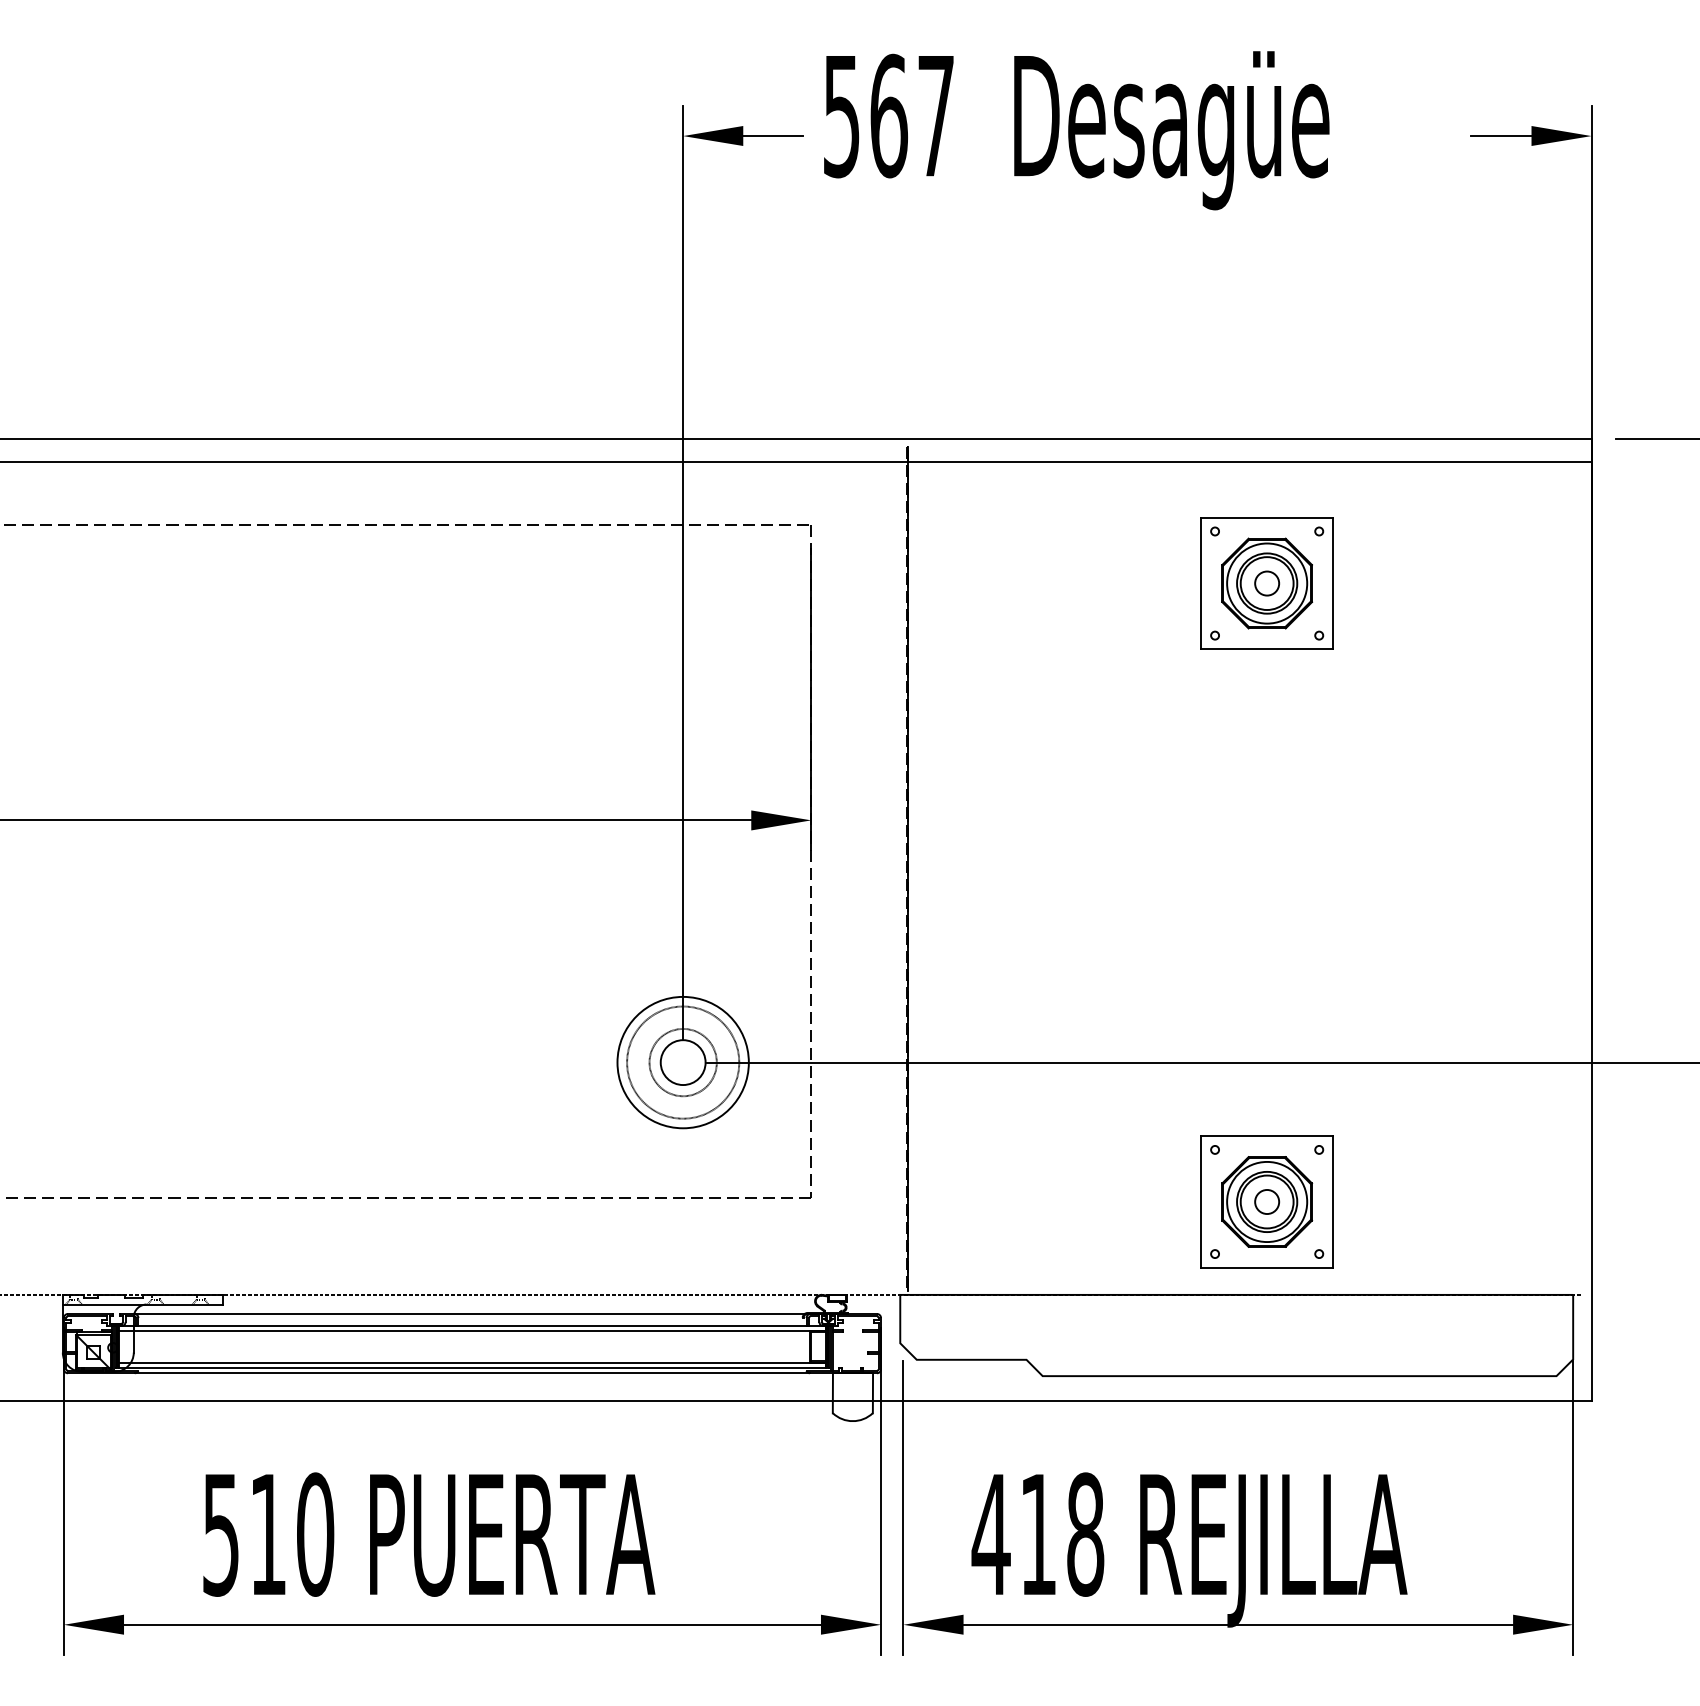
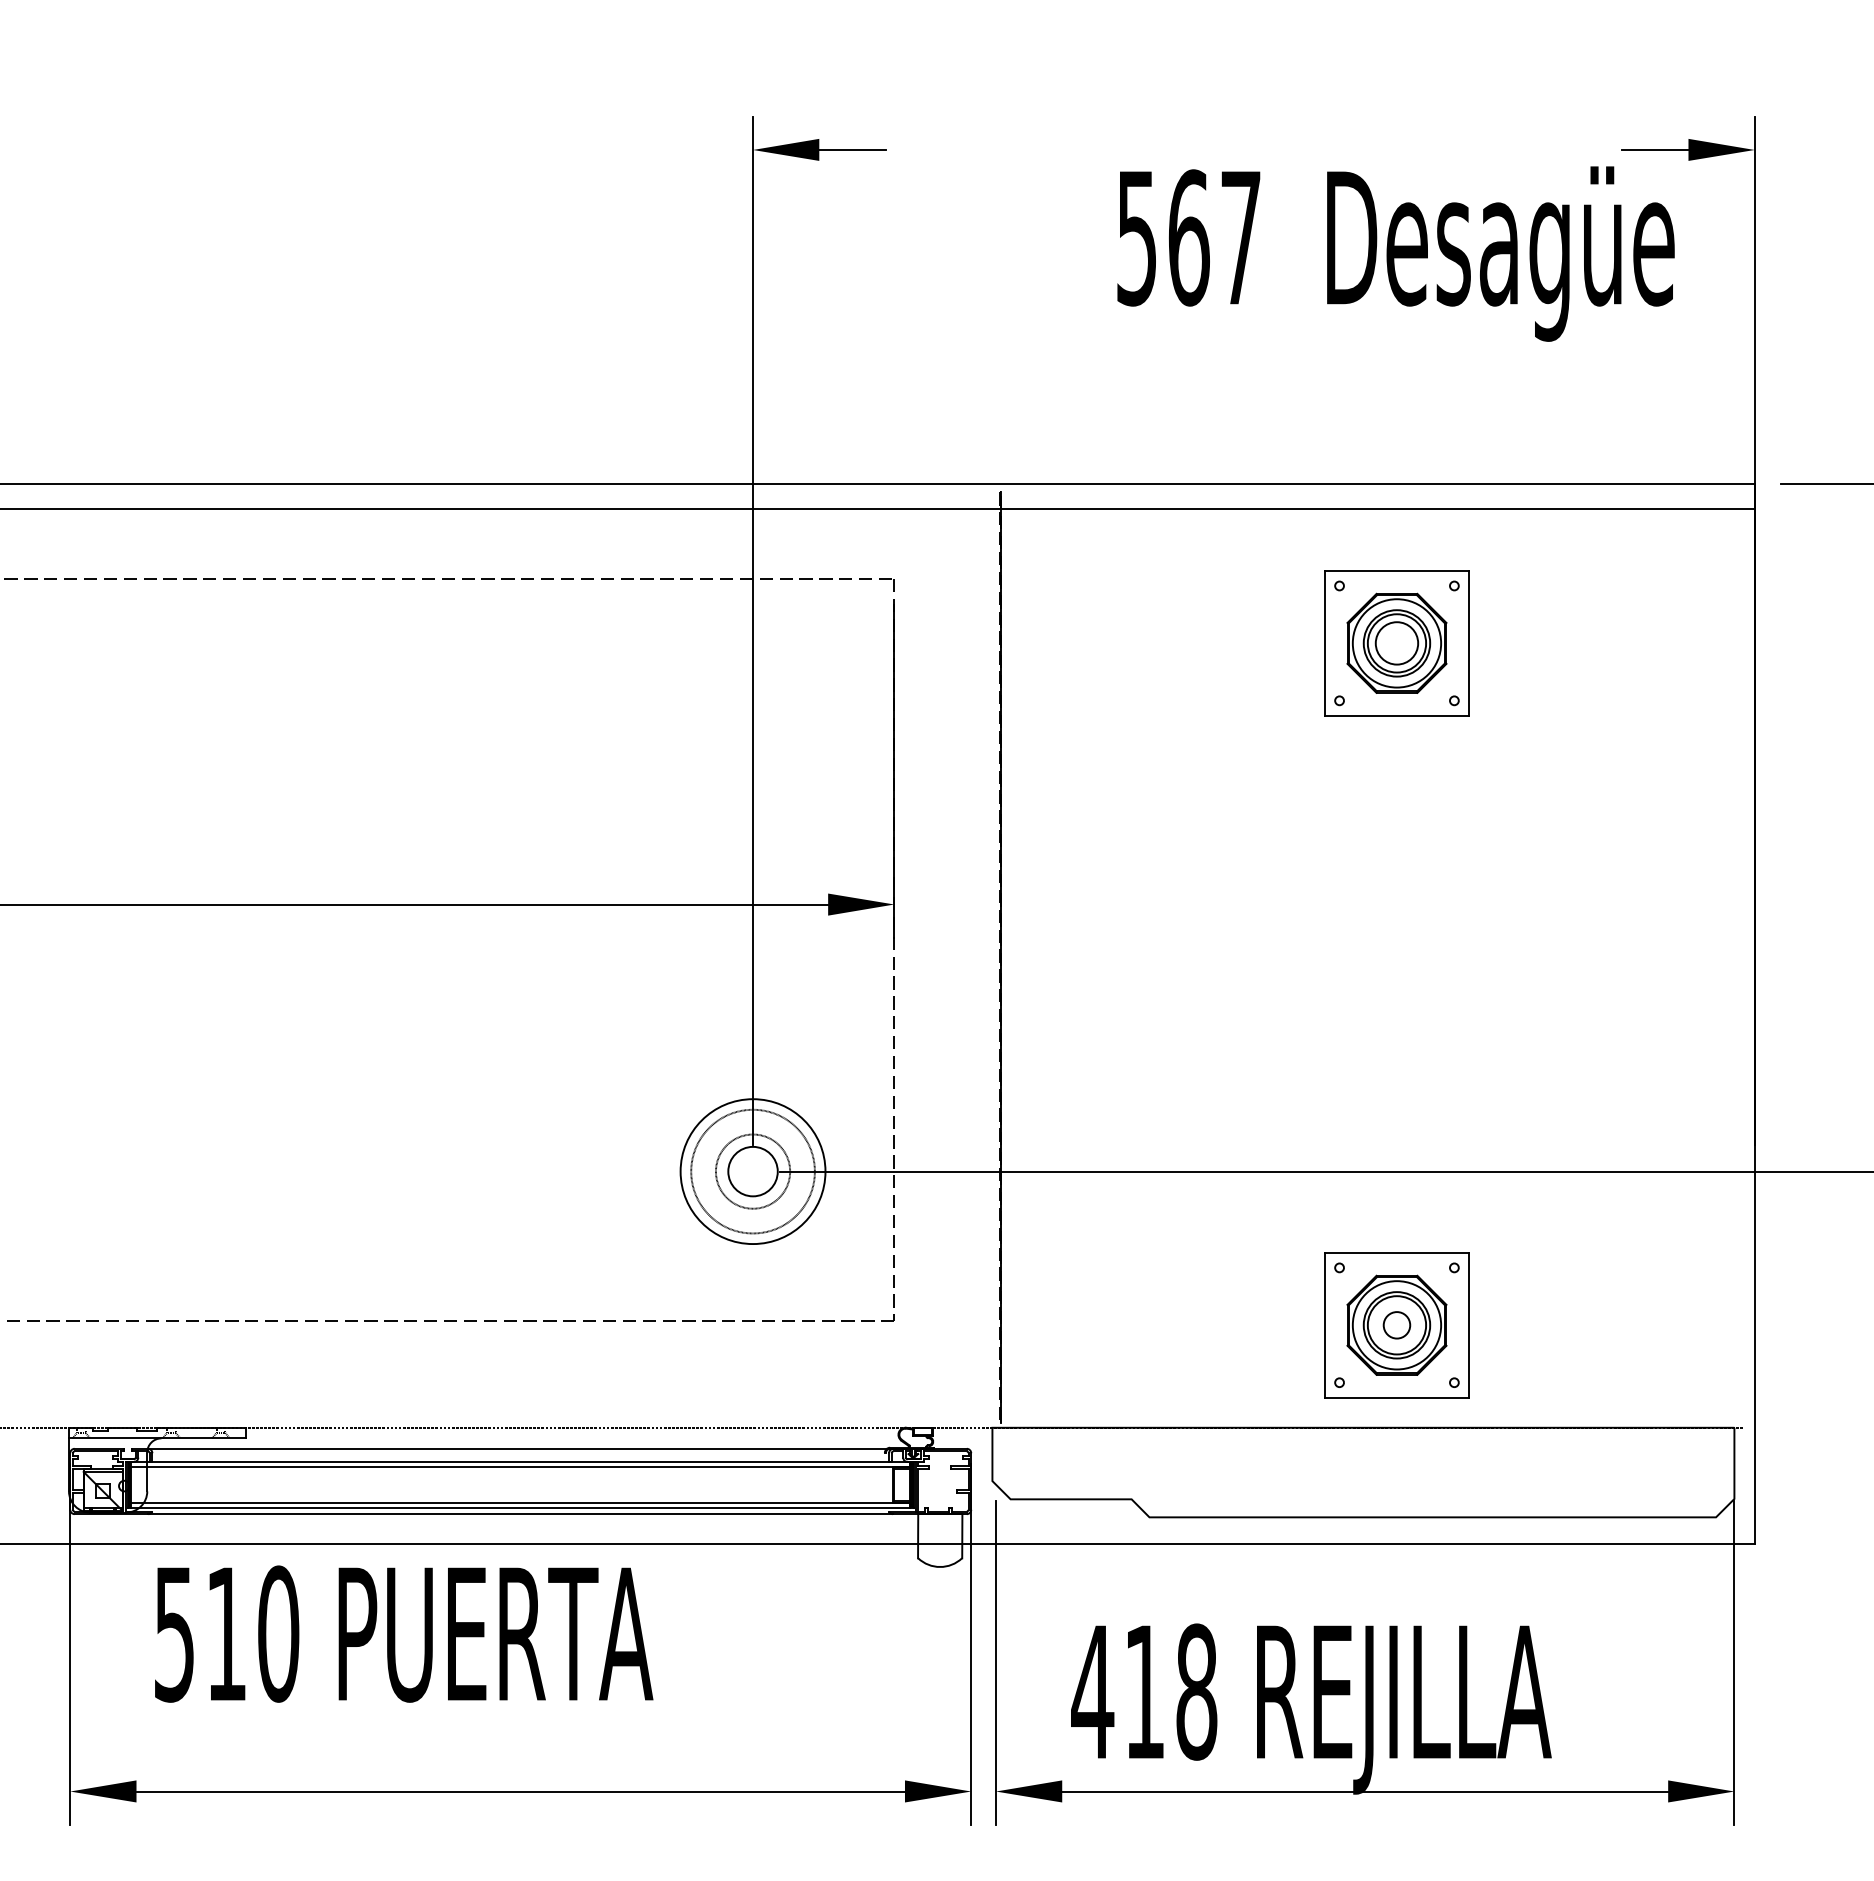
text: (1076, 130) -> (1395, 253), moved
circle: (1266, 583) -> (1396, 643), size x1.6
text: (429, 1534) -> (404, 1633), moved

